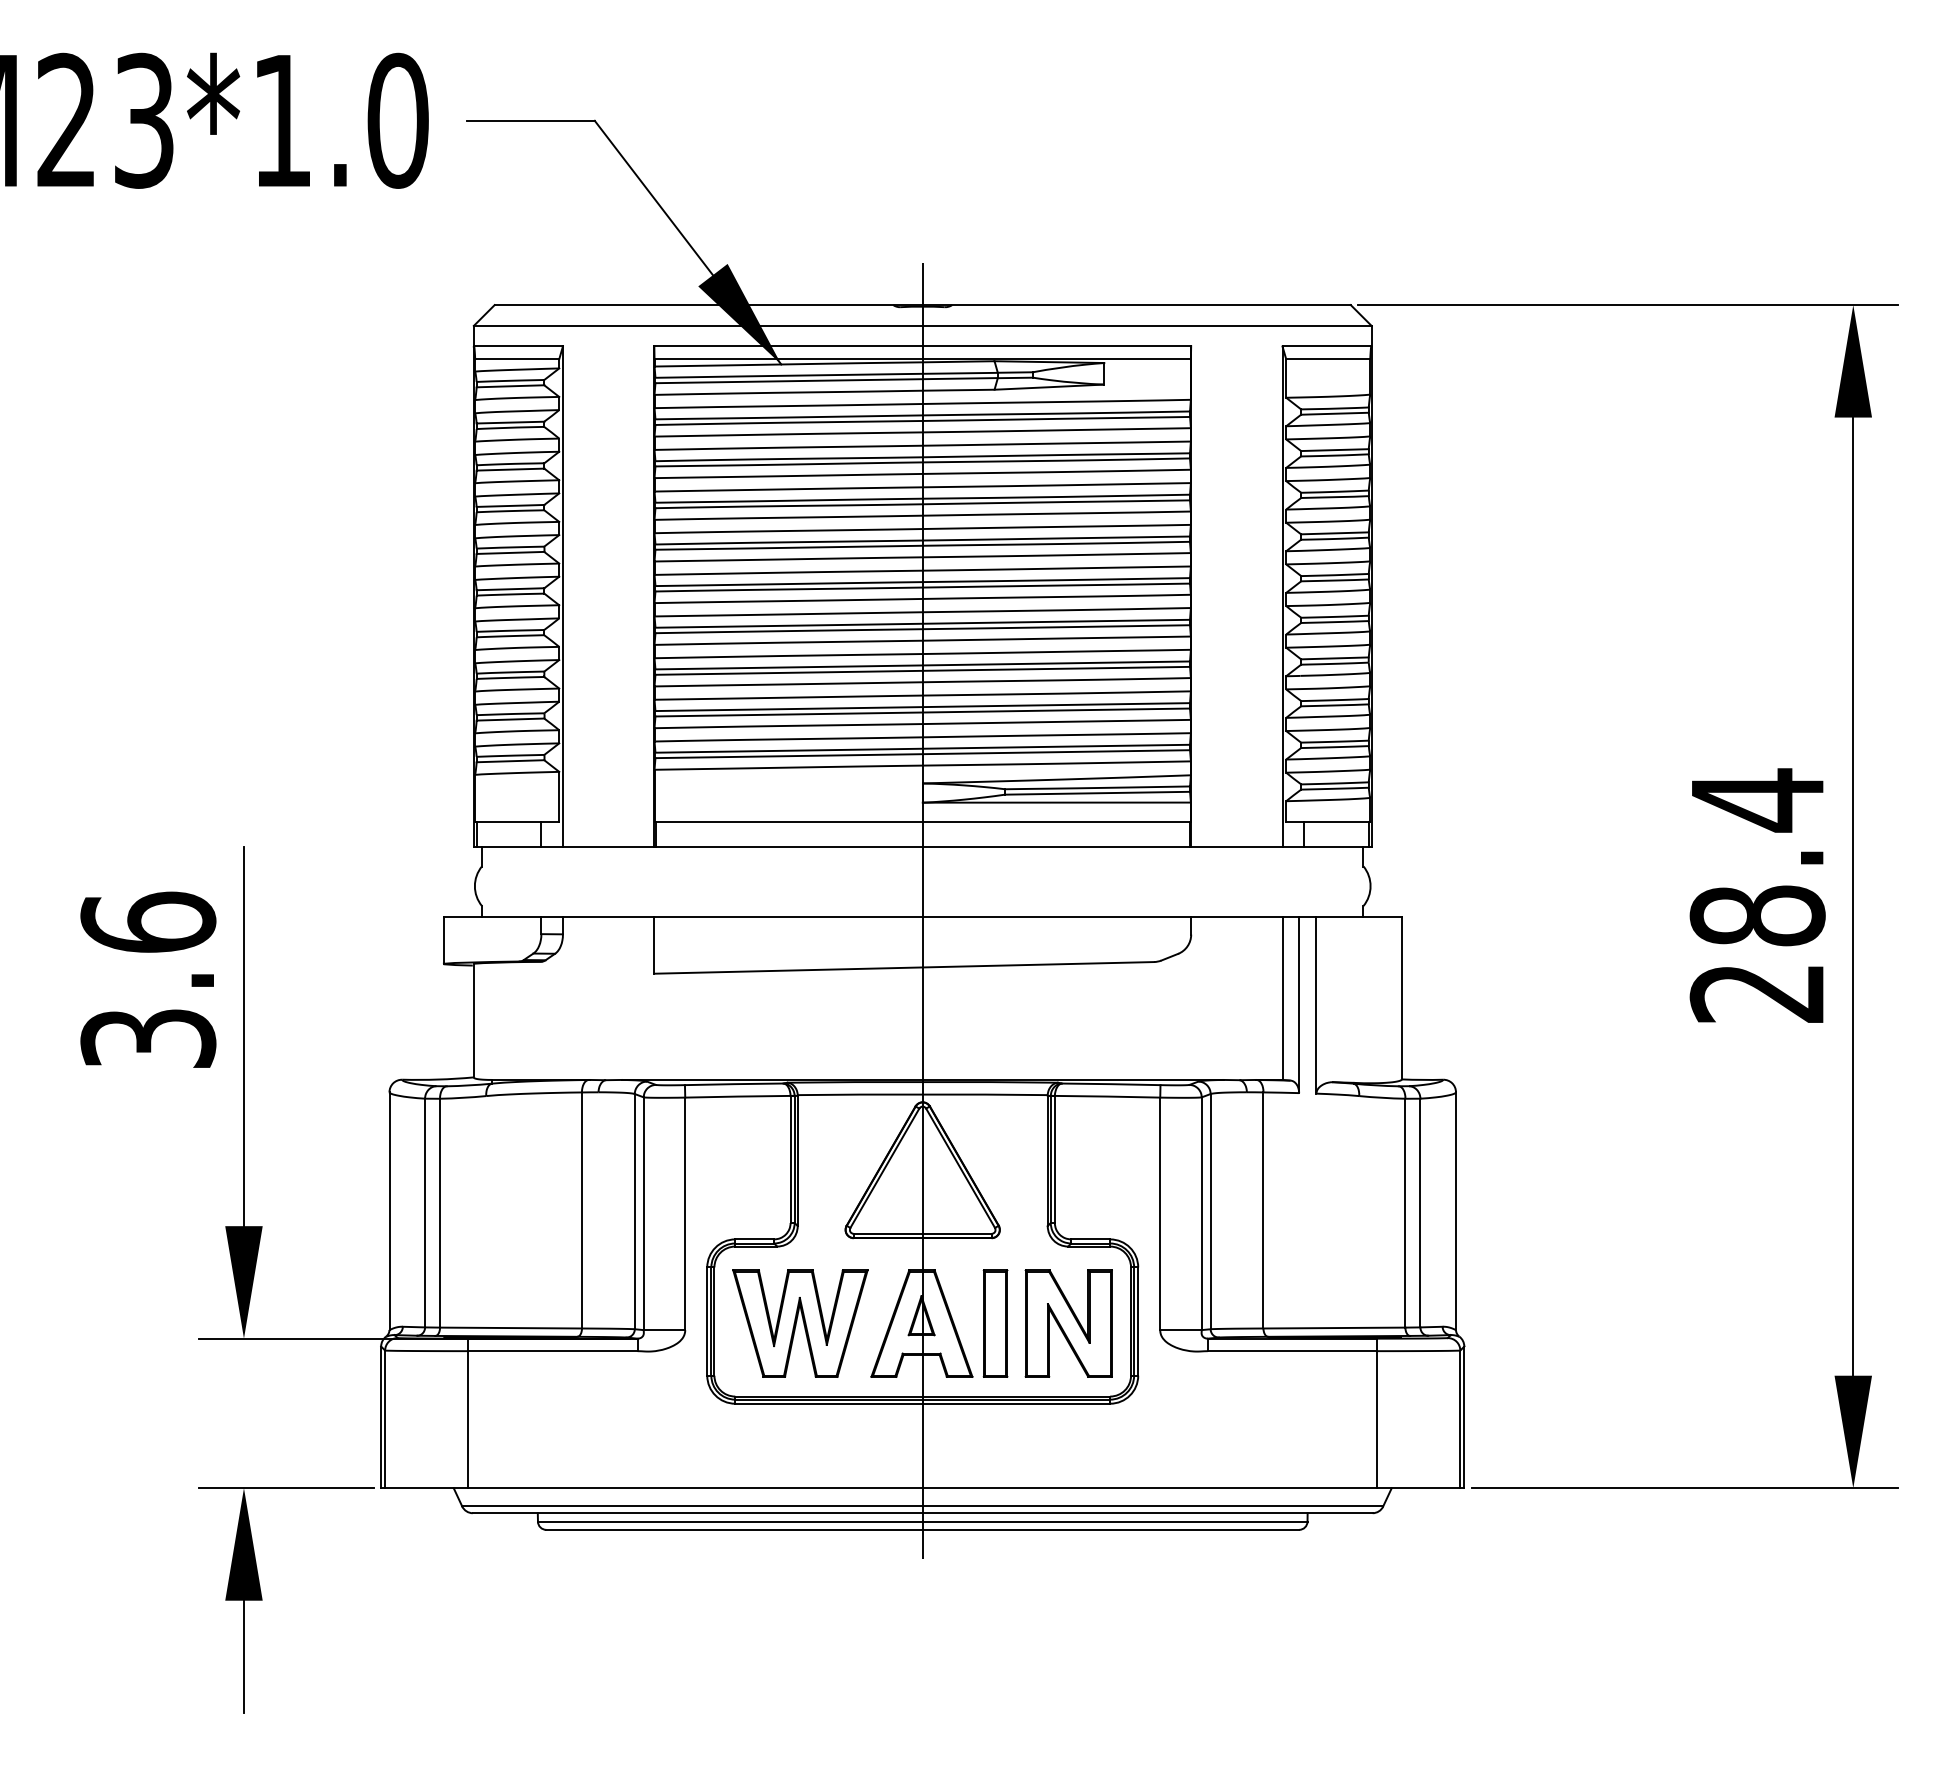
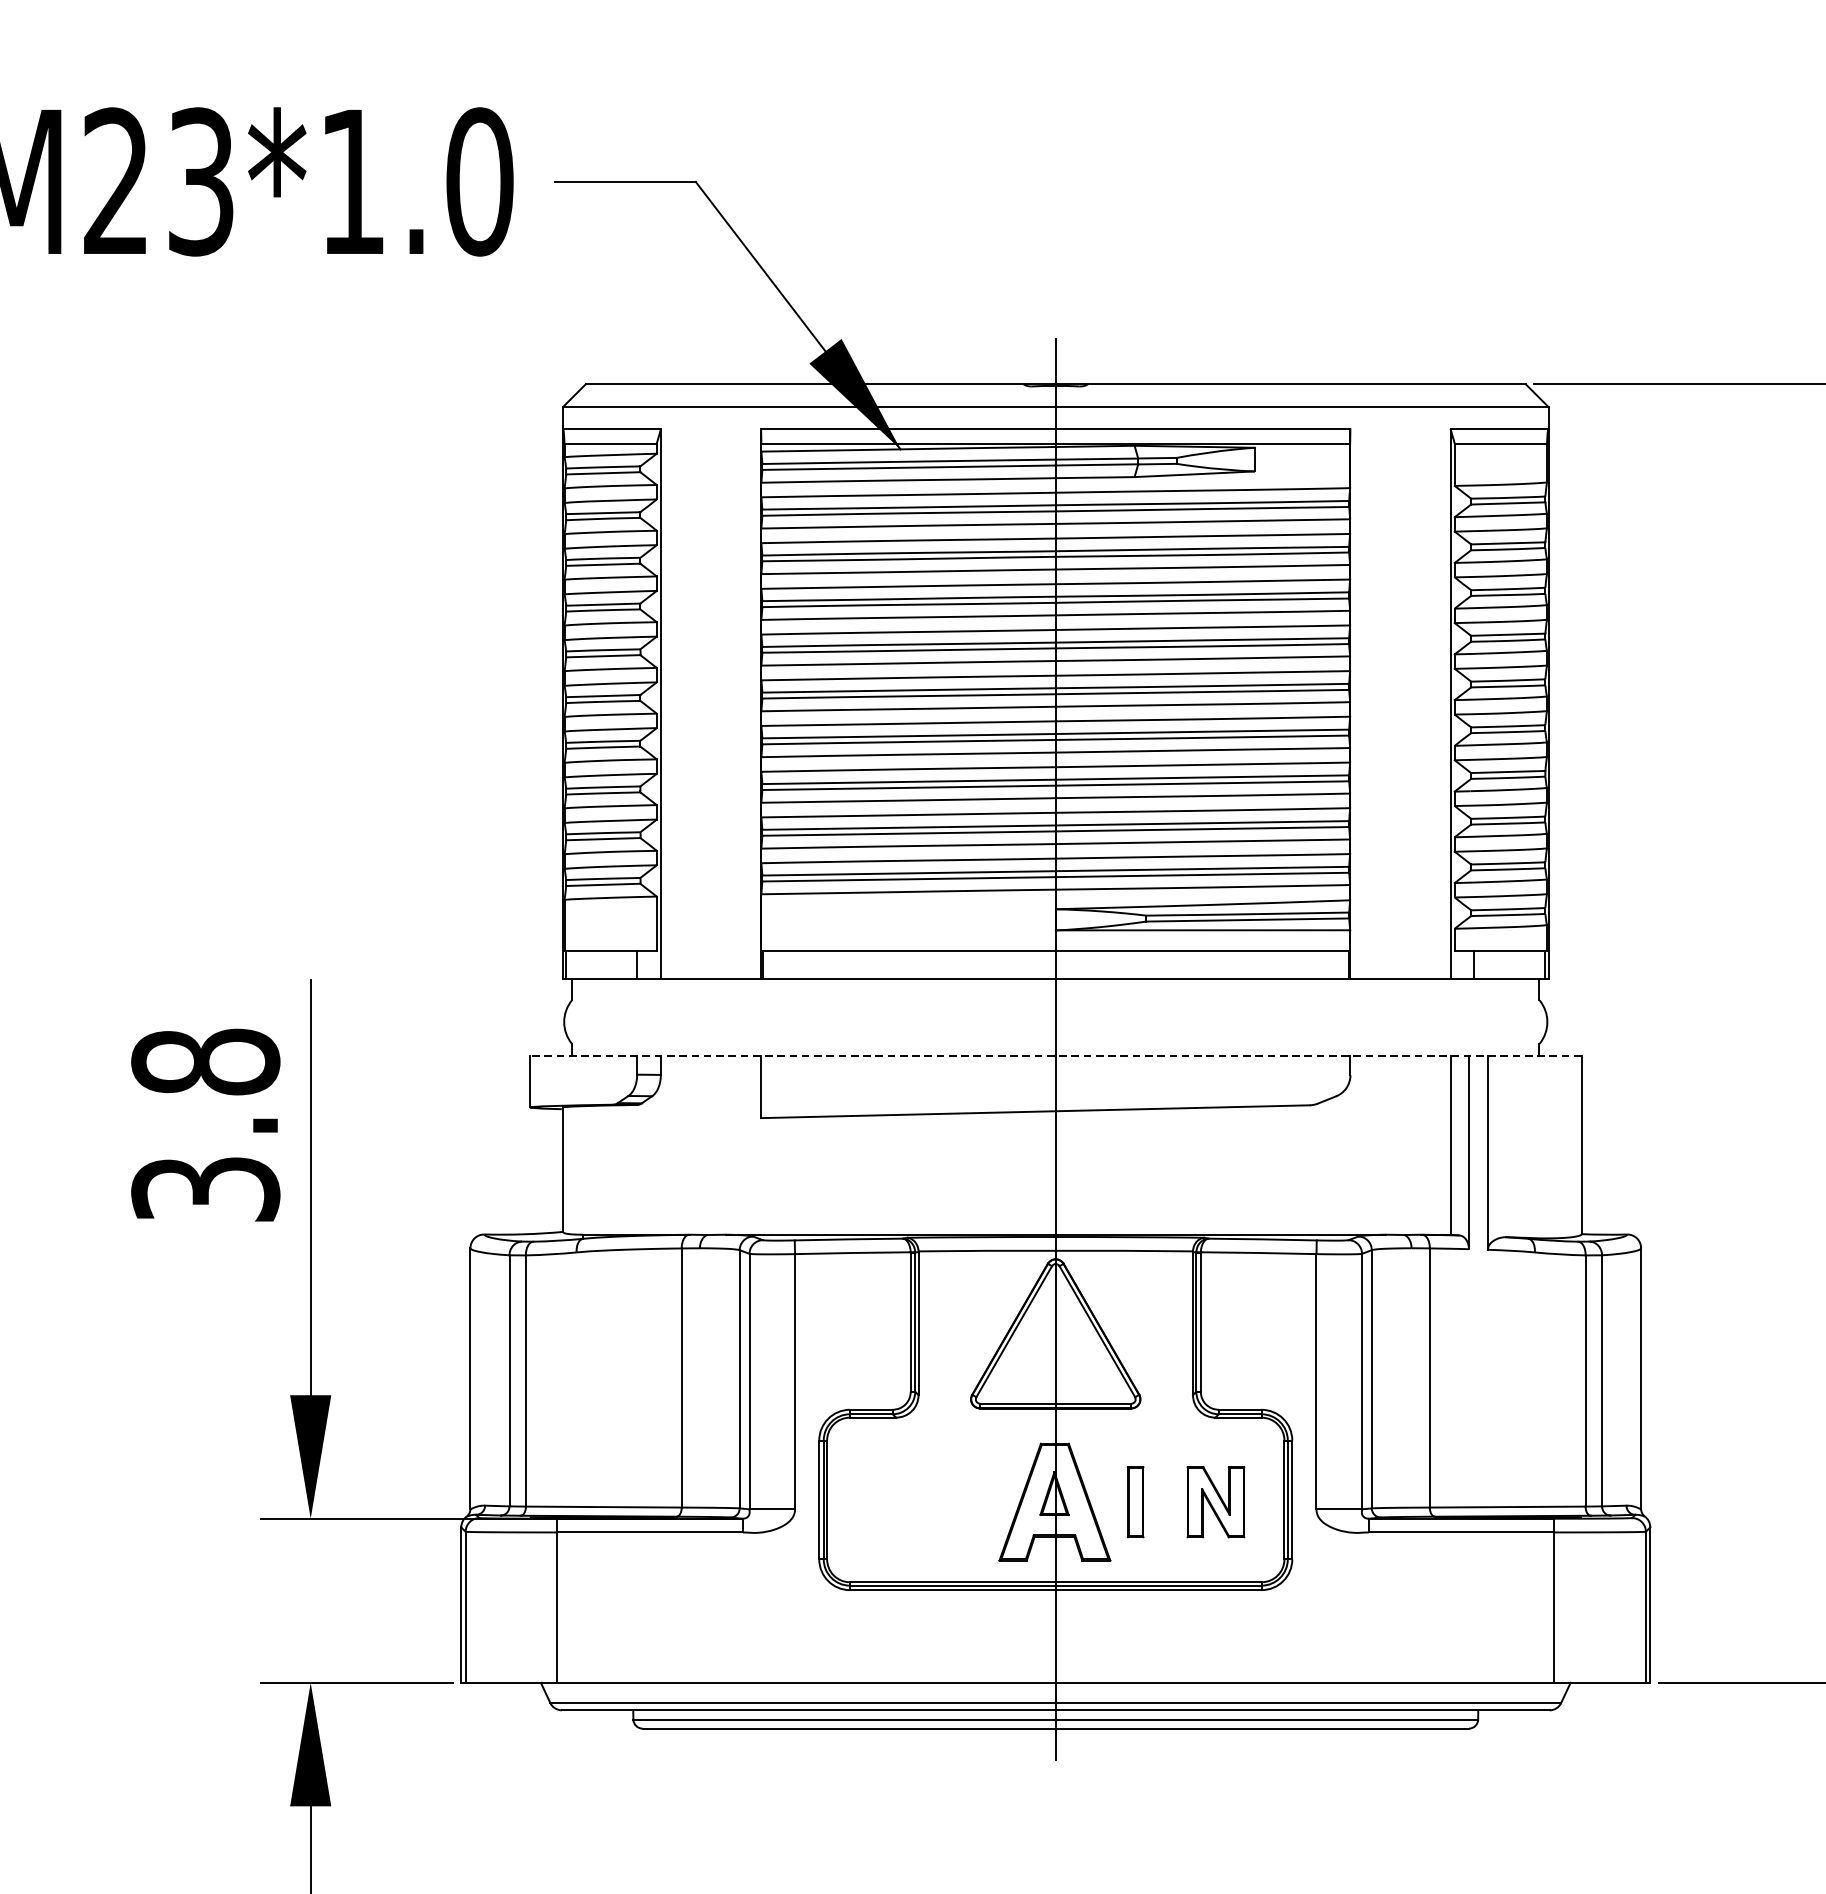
line: (922, 917) -> (1055, 1056), solid -> dashed
text: (148, 921) -> (205, 1060), 3.6 -> 3.8
part: (800, 1323) -> (921, 1502), removed
part: (995, 1323) -> (1135, 1502), size x0.6
part: (1068, 1323) -> (1215, 1502), size x0.6

